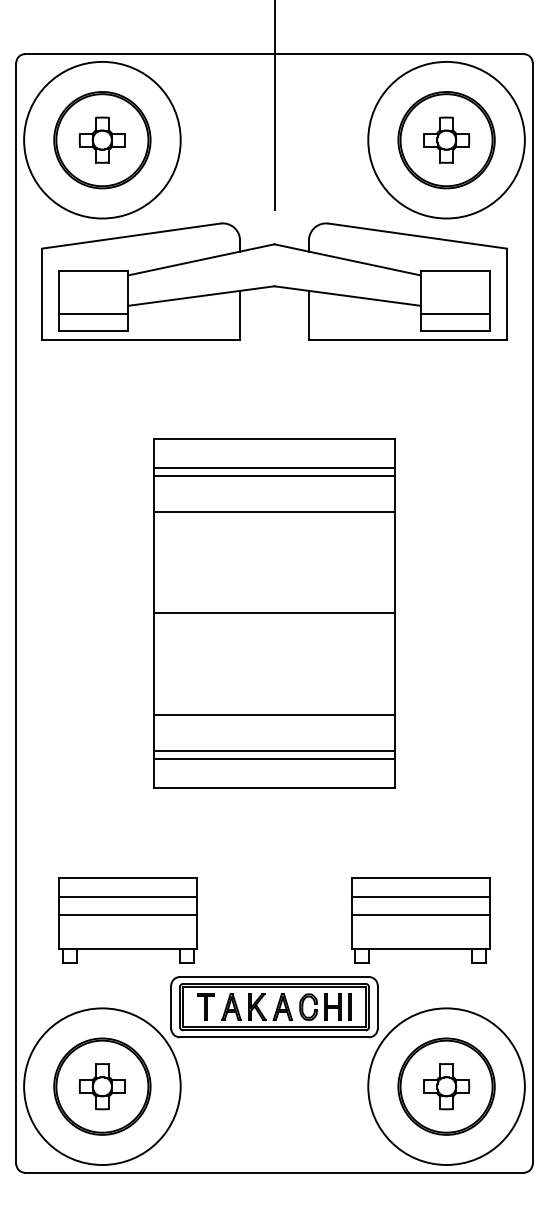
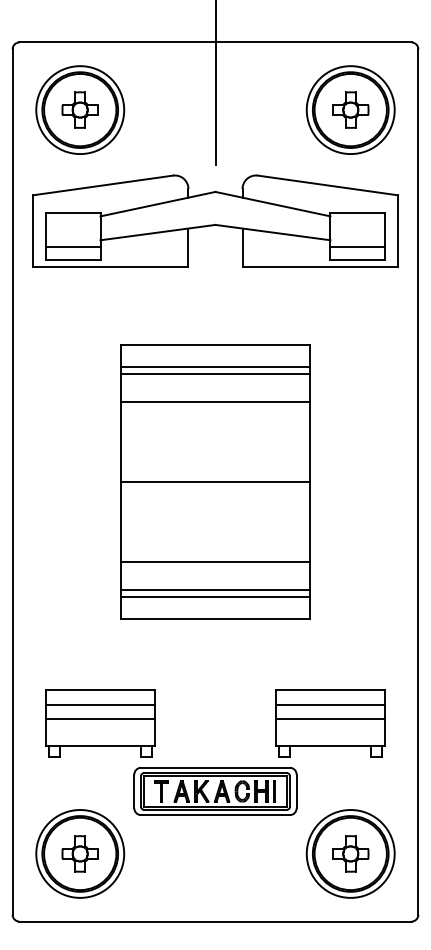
circle: (102, 140) -> (80, 110), size x0.71
circle: (446, 140) -> (350, 110), size x0.71
circle: (102, 1086) -> (80, 853), size x0.71
circle: (446, 1086) -> (350, 853), size x0.71

